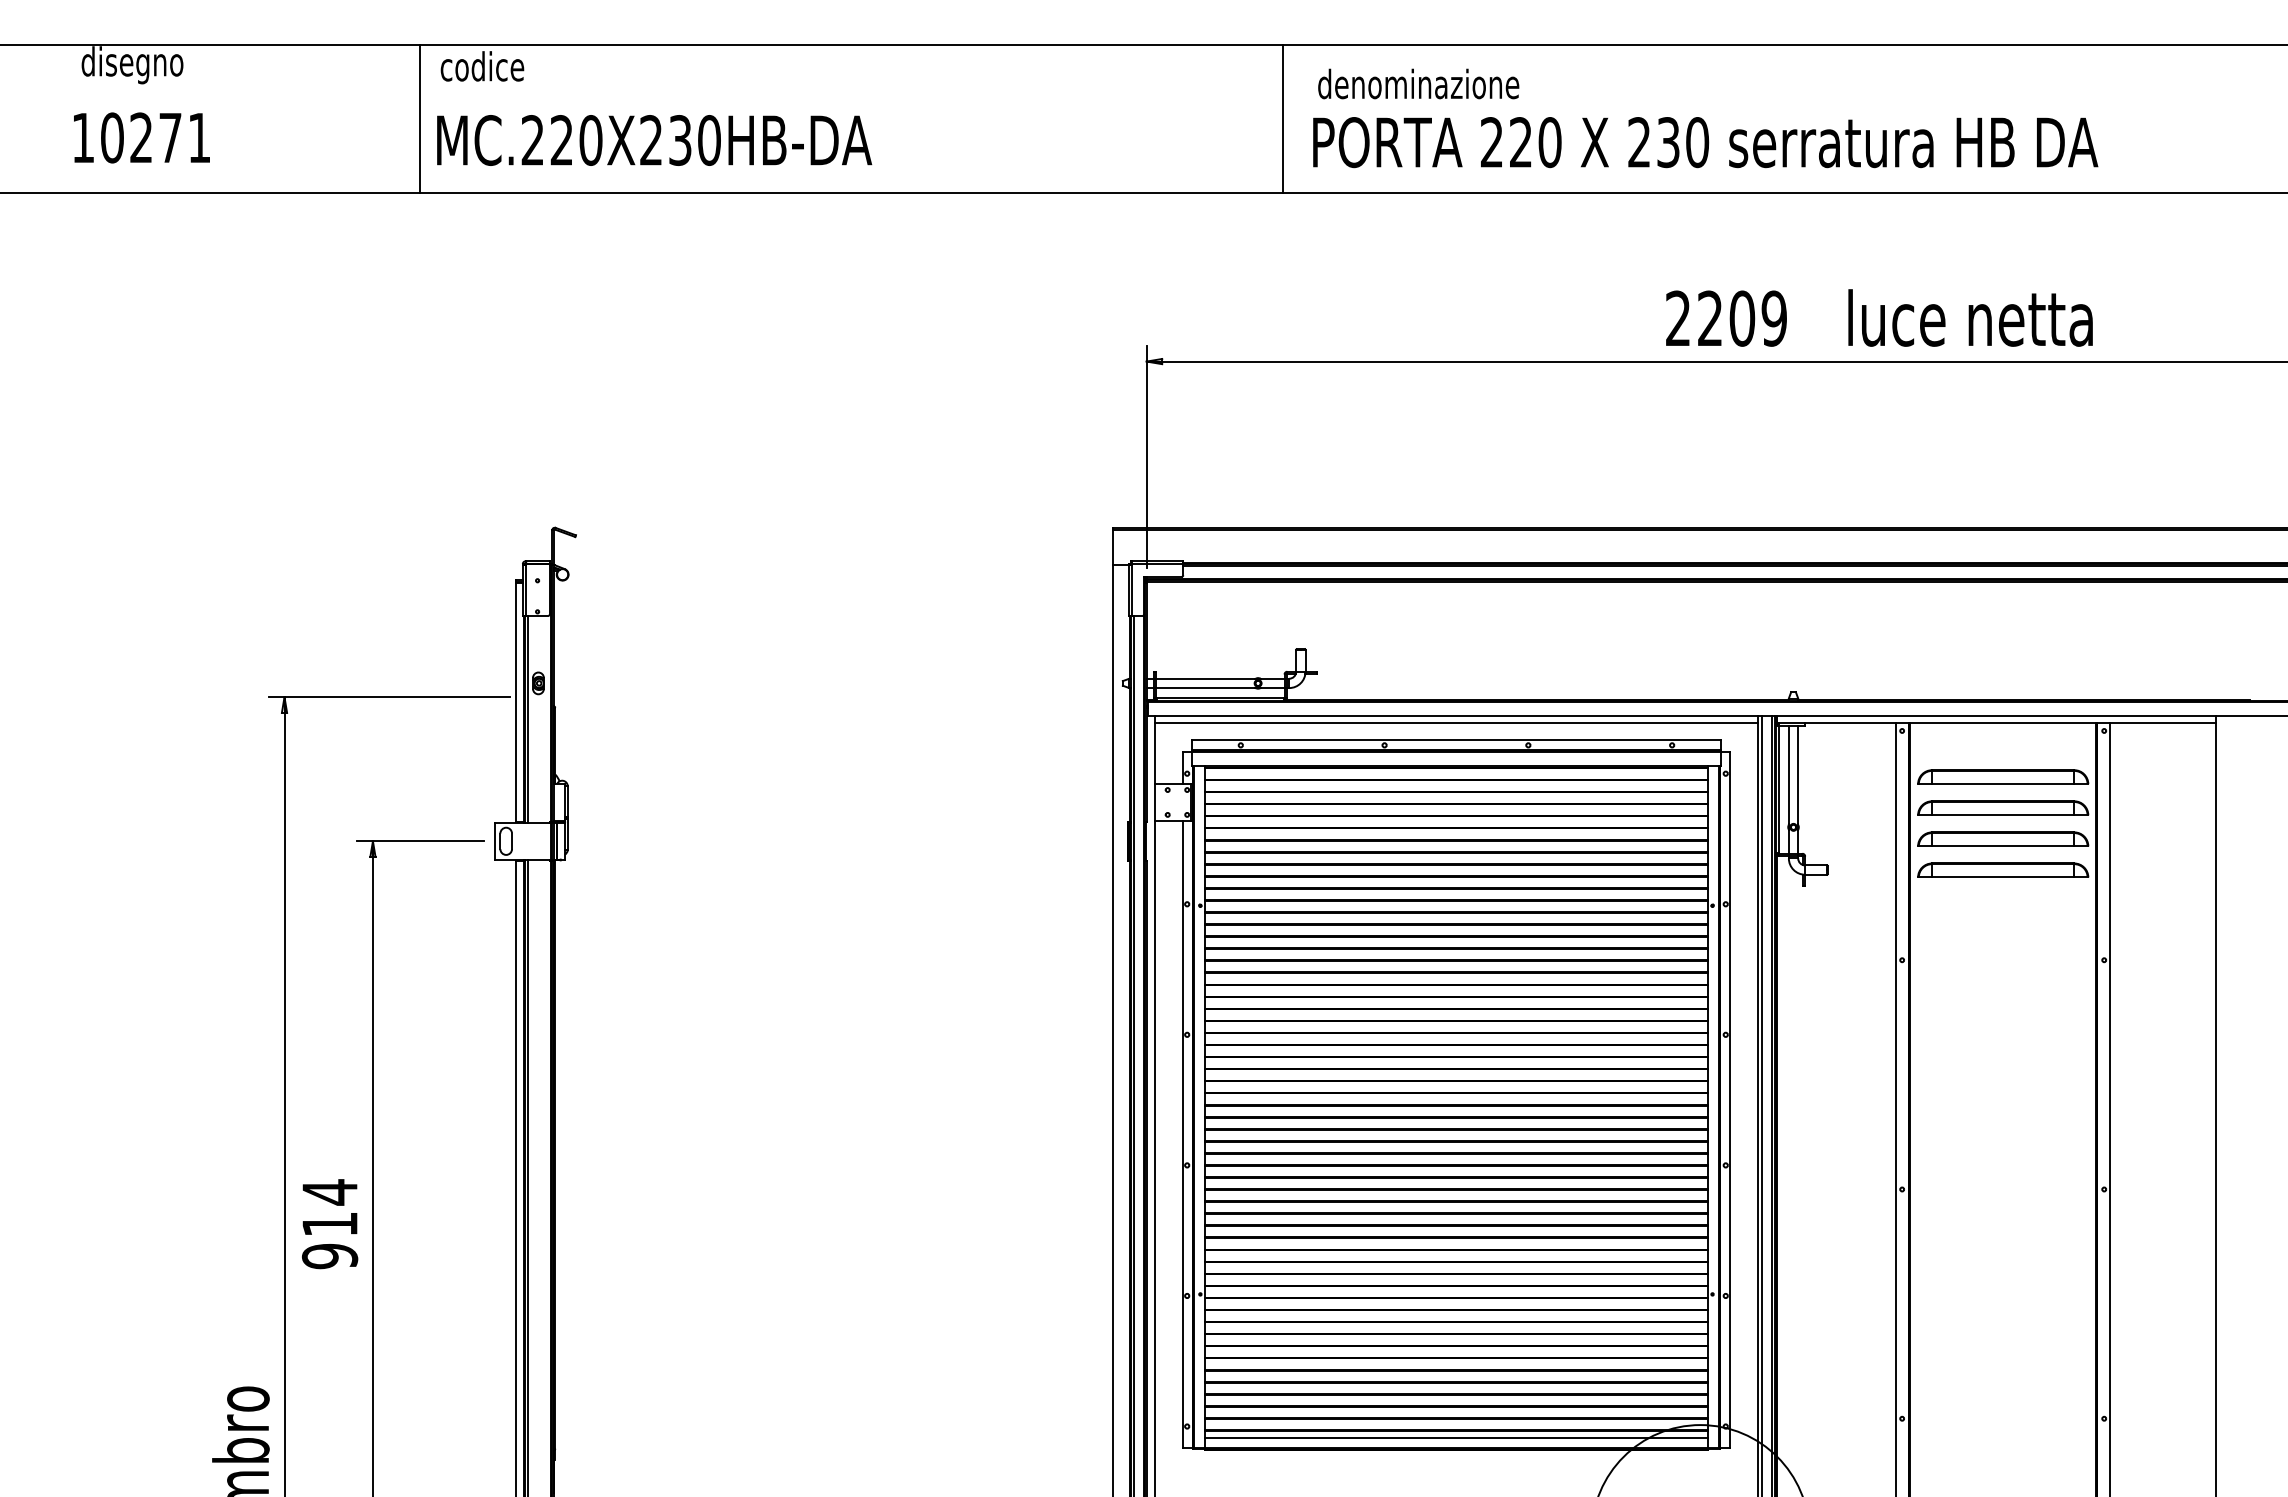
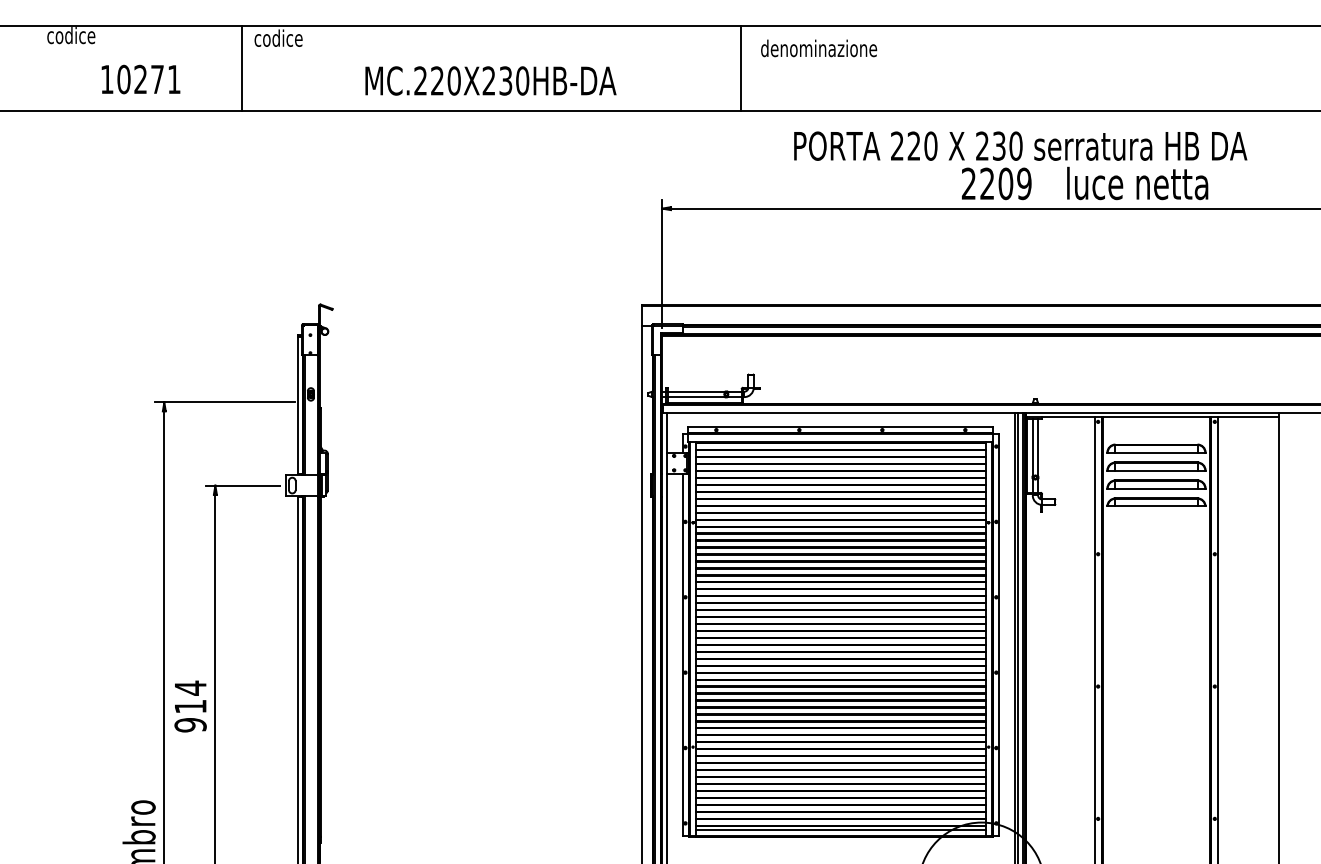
text: (132, 65) -> (76, 37), disegno -> codice
text: (140, 137) -> (140, 79), moved
text: (653, 139) -> (490, 80), moved
text: (1705, 141) -> (1020, 145), moved
line: (1455, 723) -> (840, 417), removed

